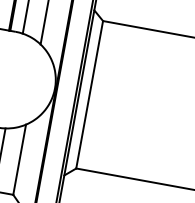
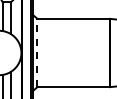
line: (89, 93) -> (37, 52), solid -> dashed

